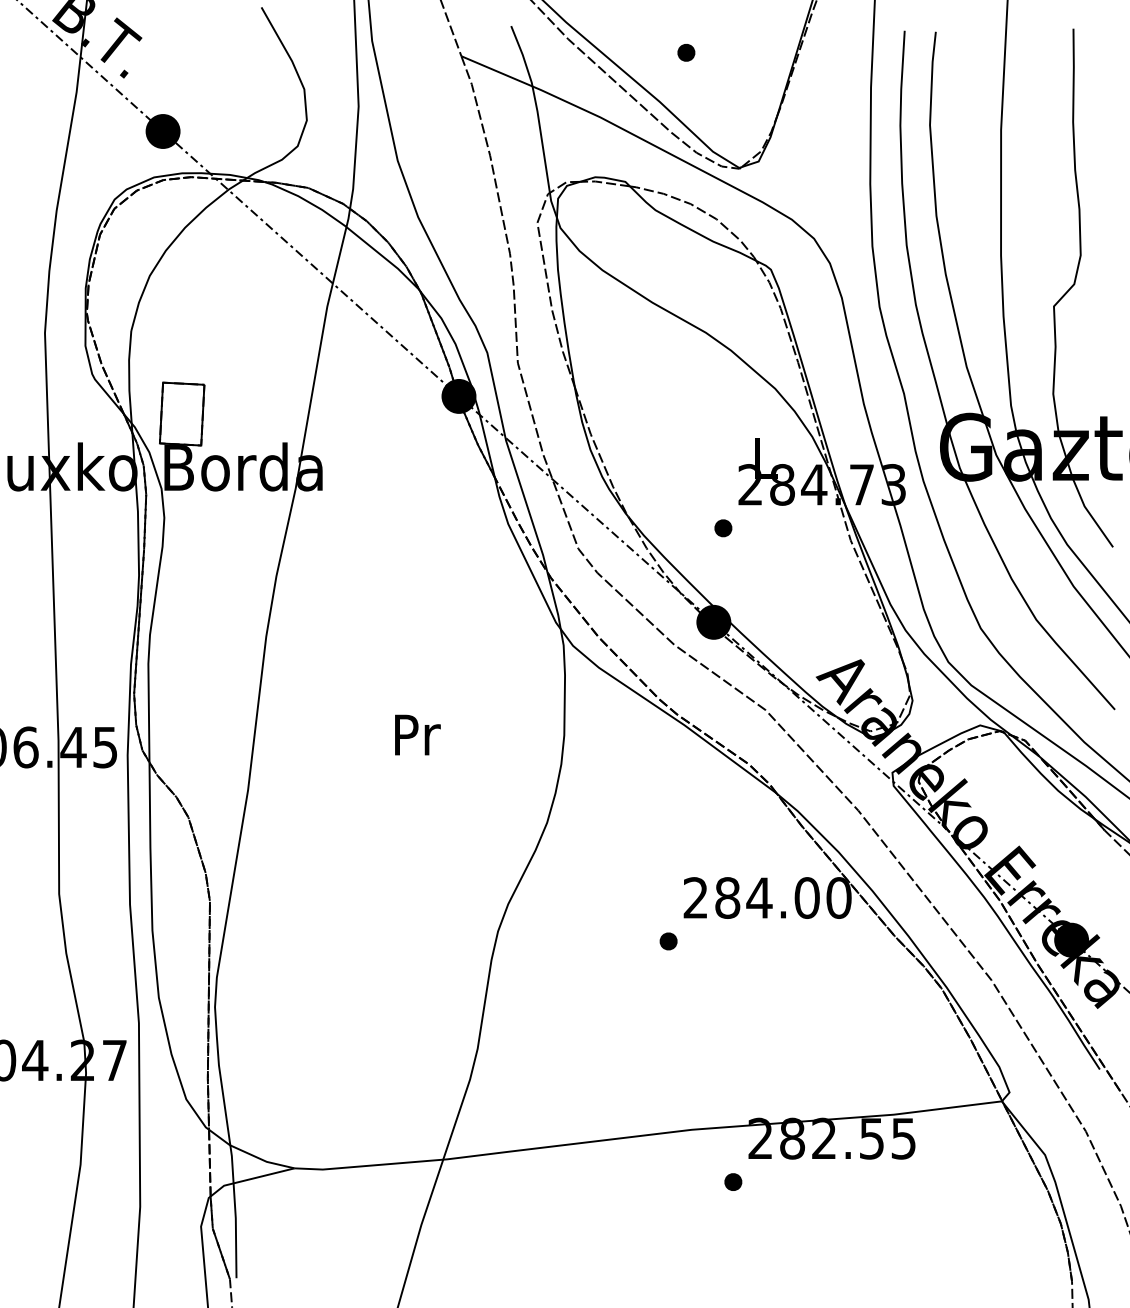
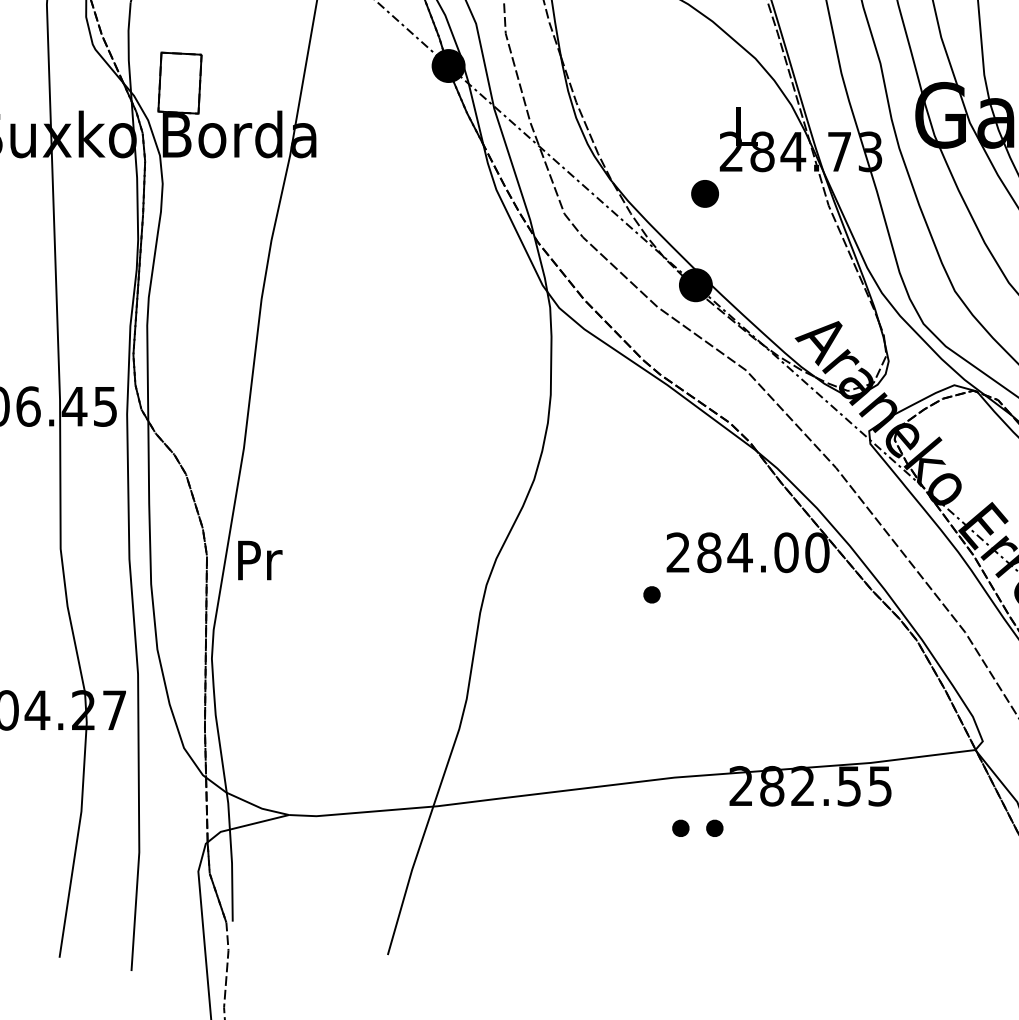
part: (723, 528) -> (705, 194), size x1.6
text: (417, 734) -> (259, 559), moved
part: (698, 1181) -> (681, 827), added

